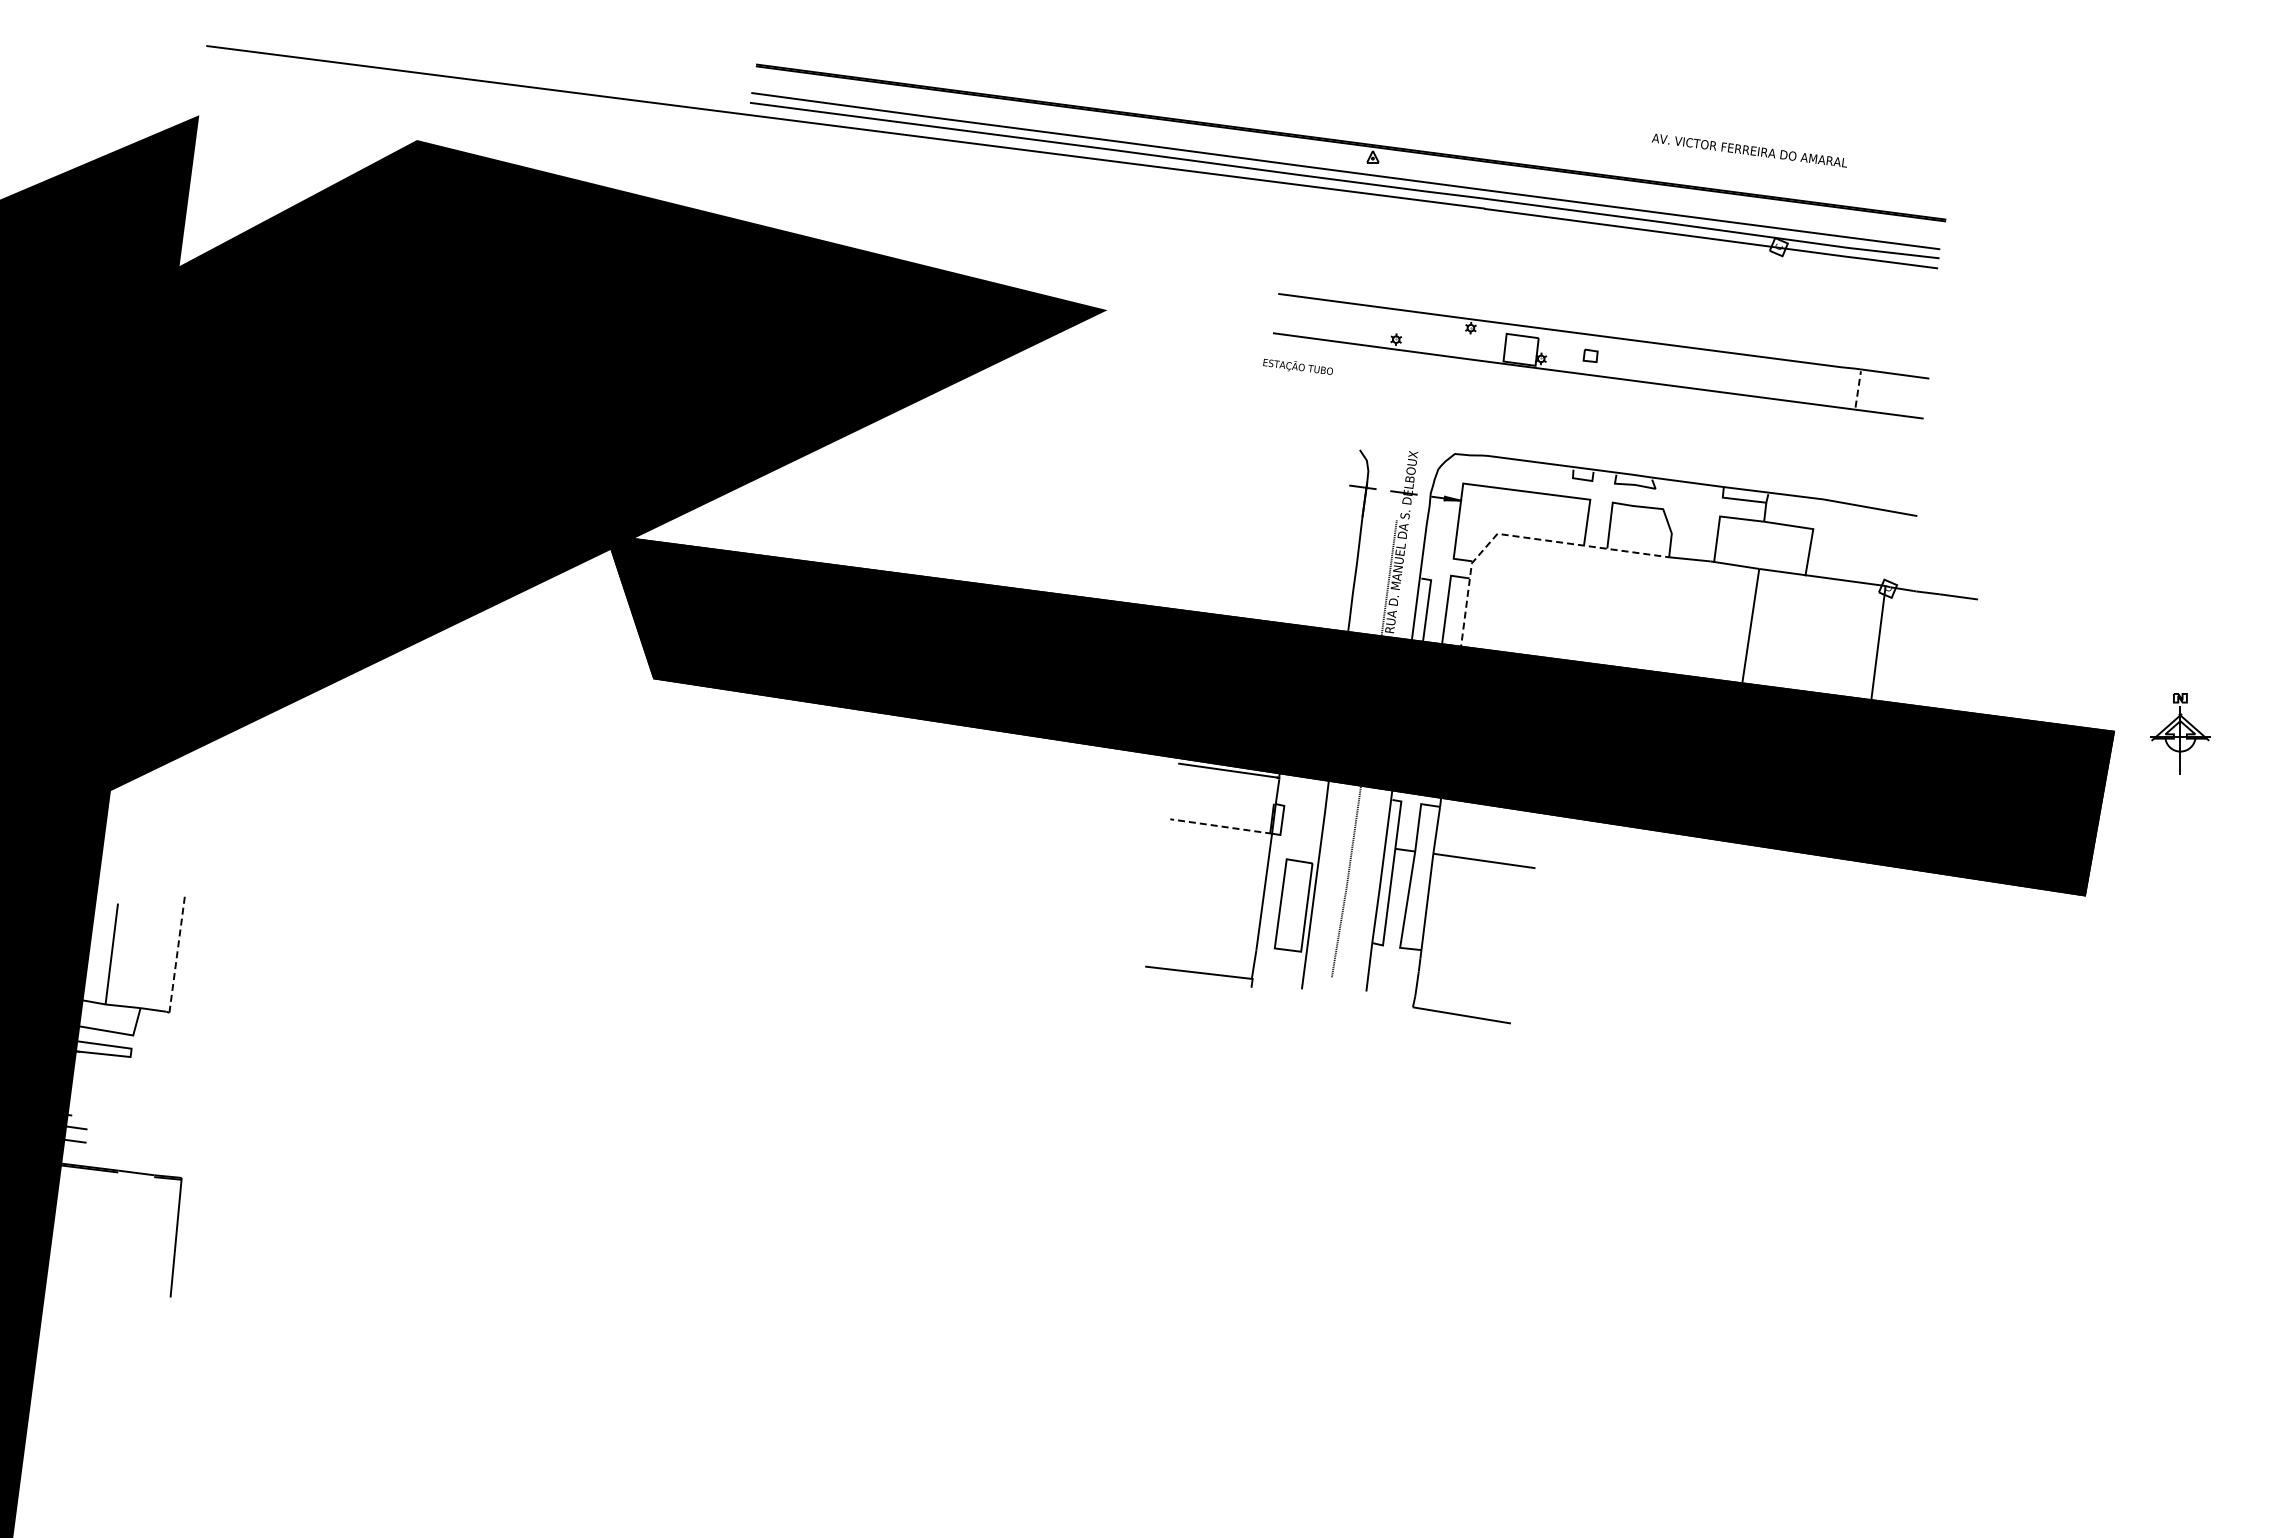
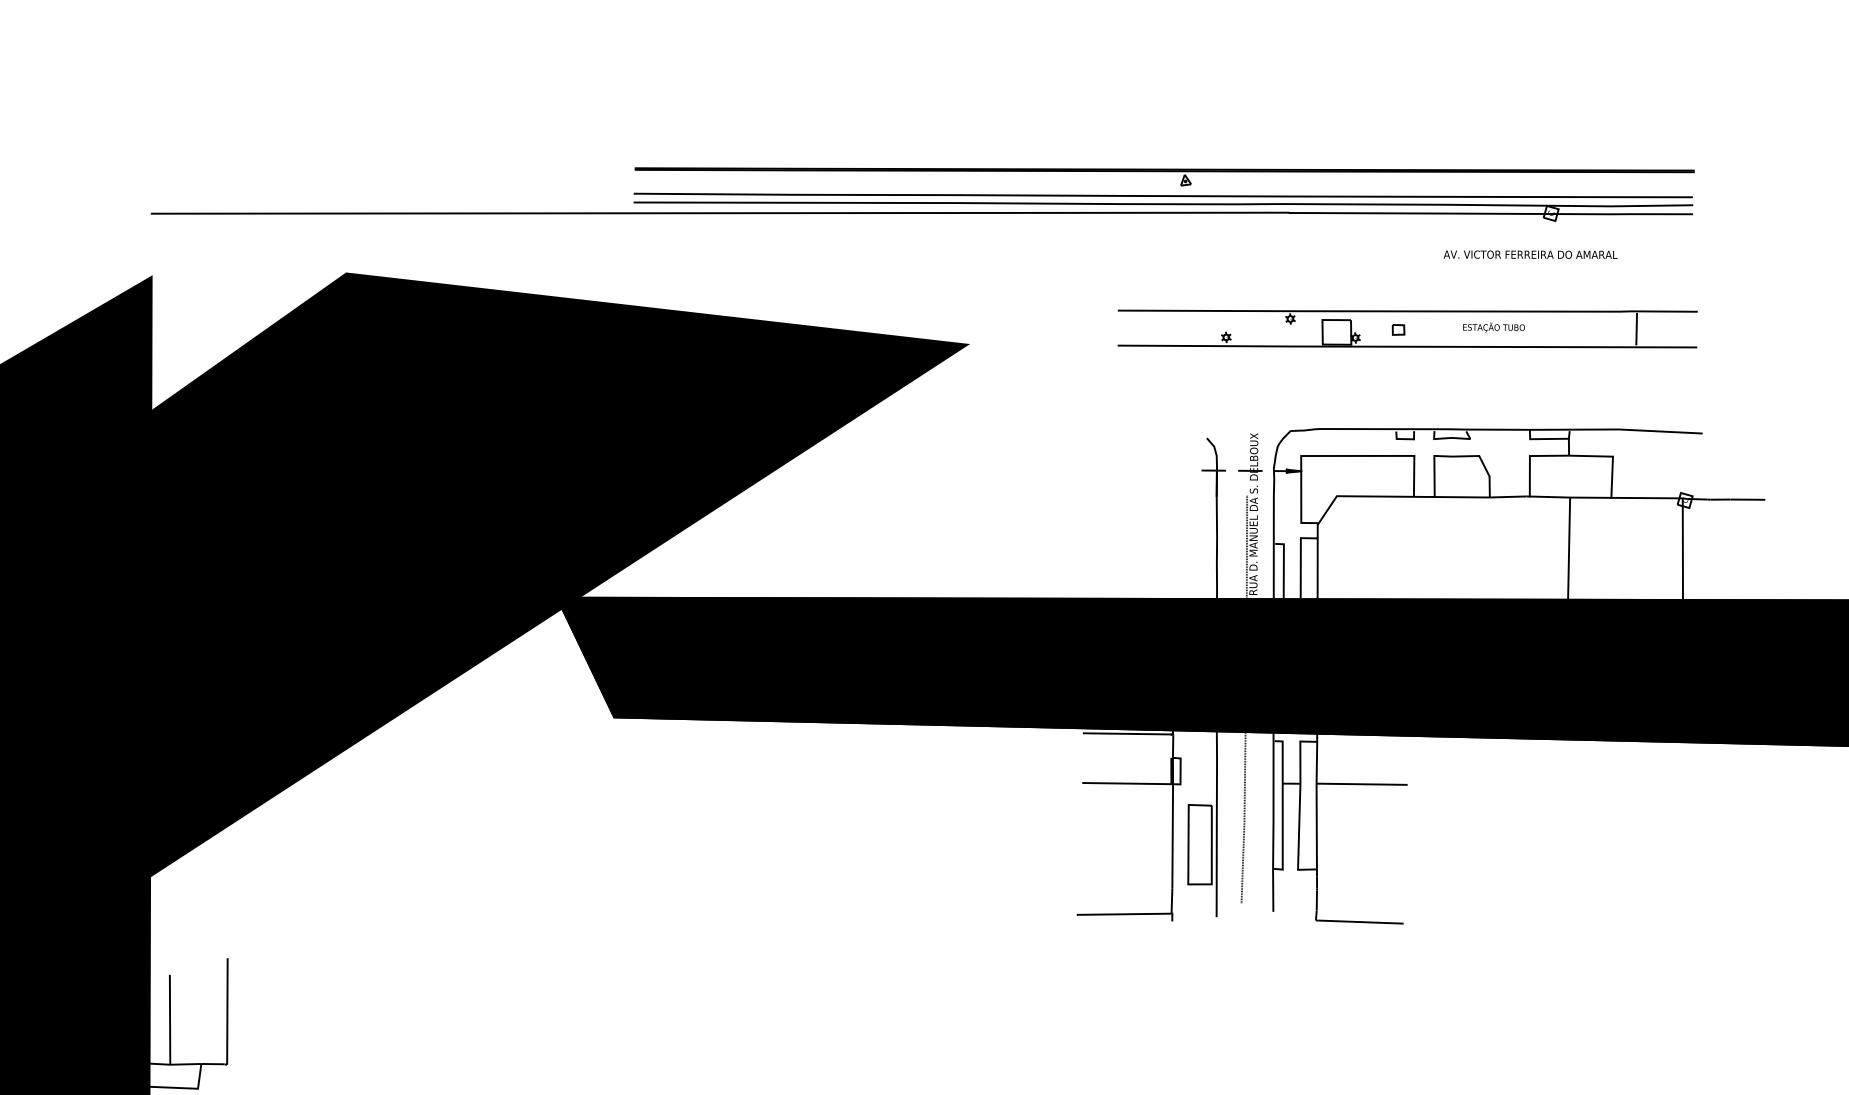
text: (1748, 150) -> (1529, 254), moved
text: (1297, 366) -> (1493, 327), moved
line: (1858, 388) -> (1636, 328), dashed -> solid
line: (1508, 535) -> (1346, 496), dashed -> solid
line: (1220, 826) -> (1127, 783), dashed -> solid
line: (177, 952) -> (227, 1011), dashed -> solid

